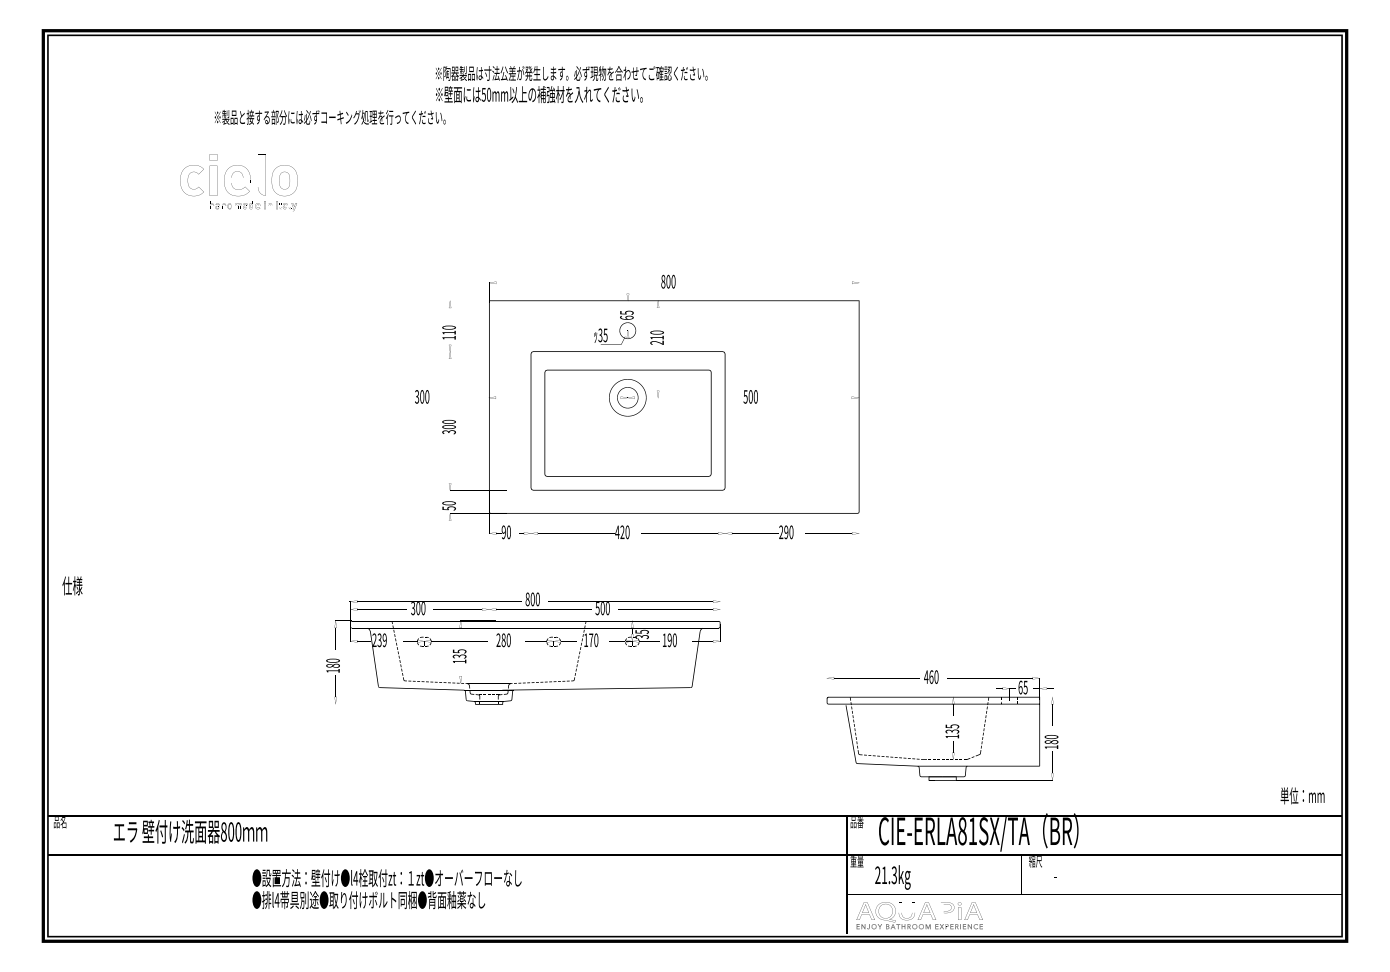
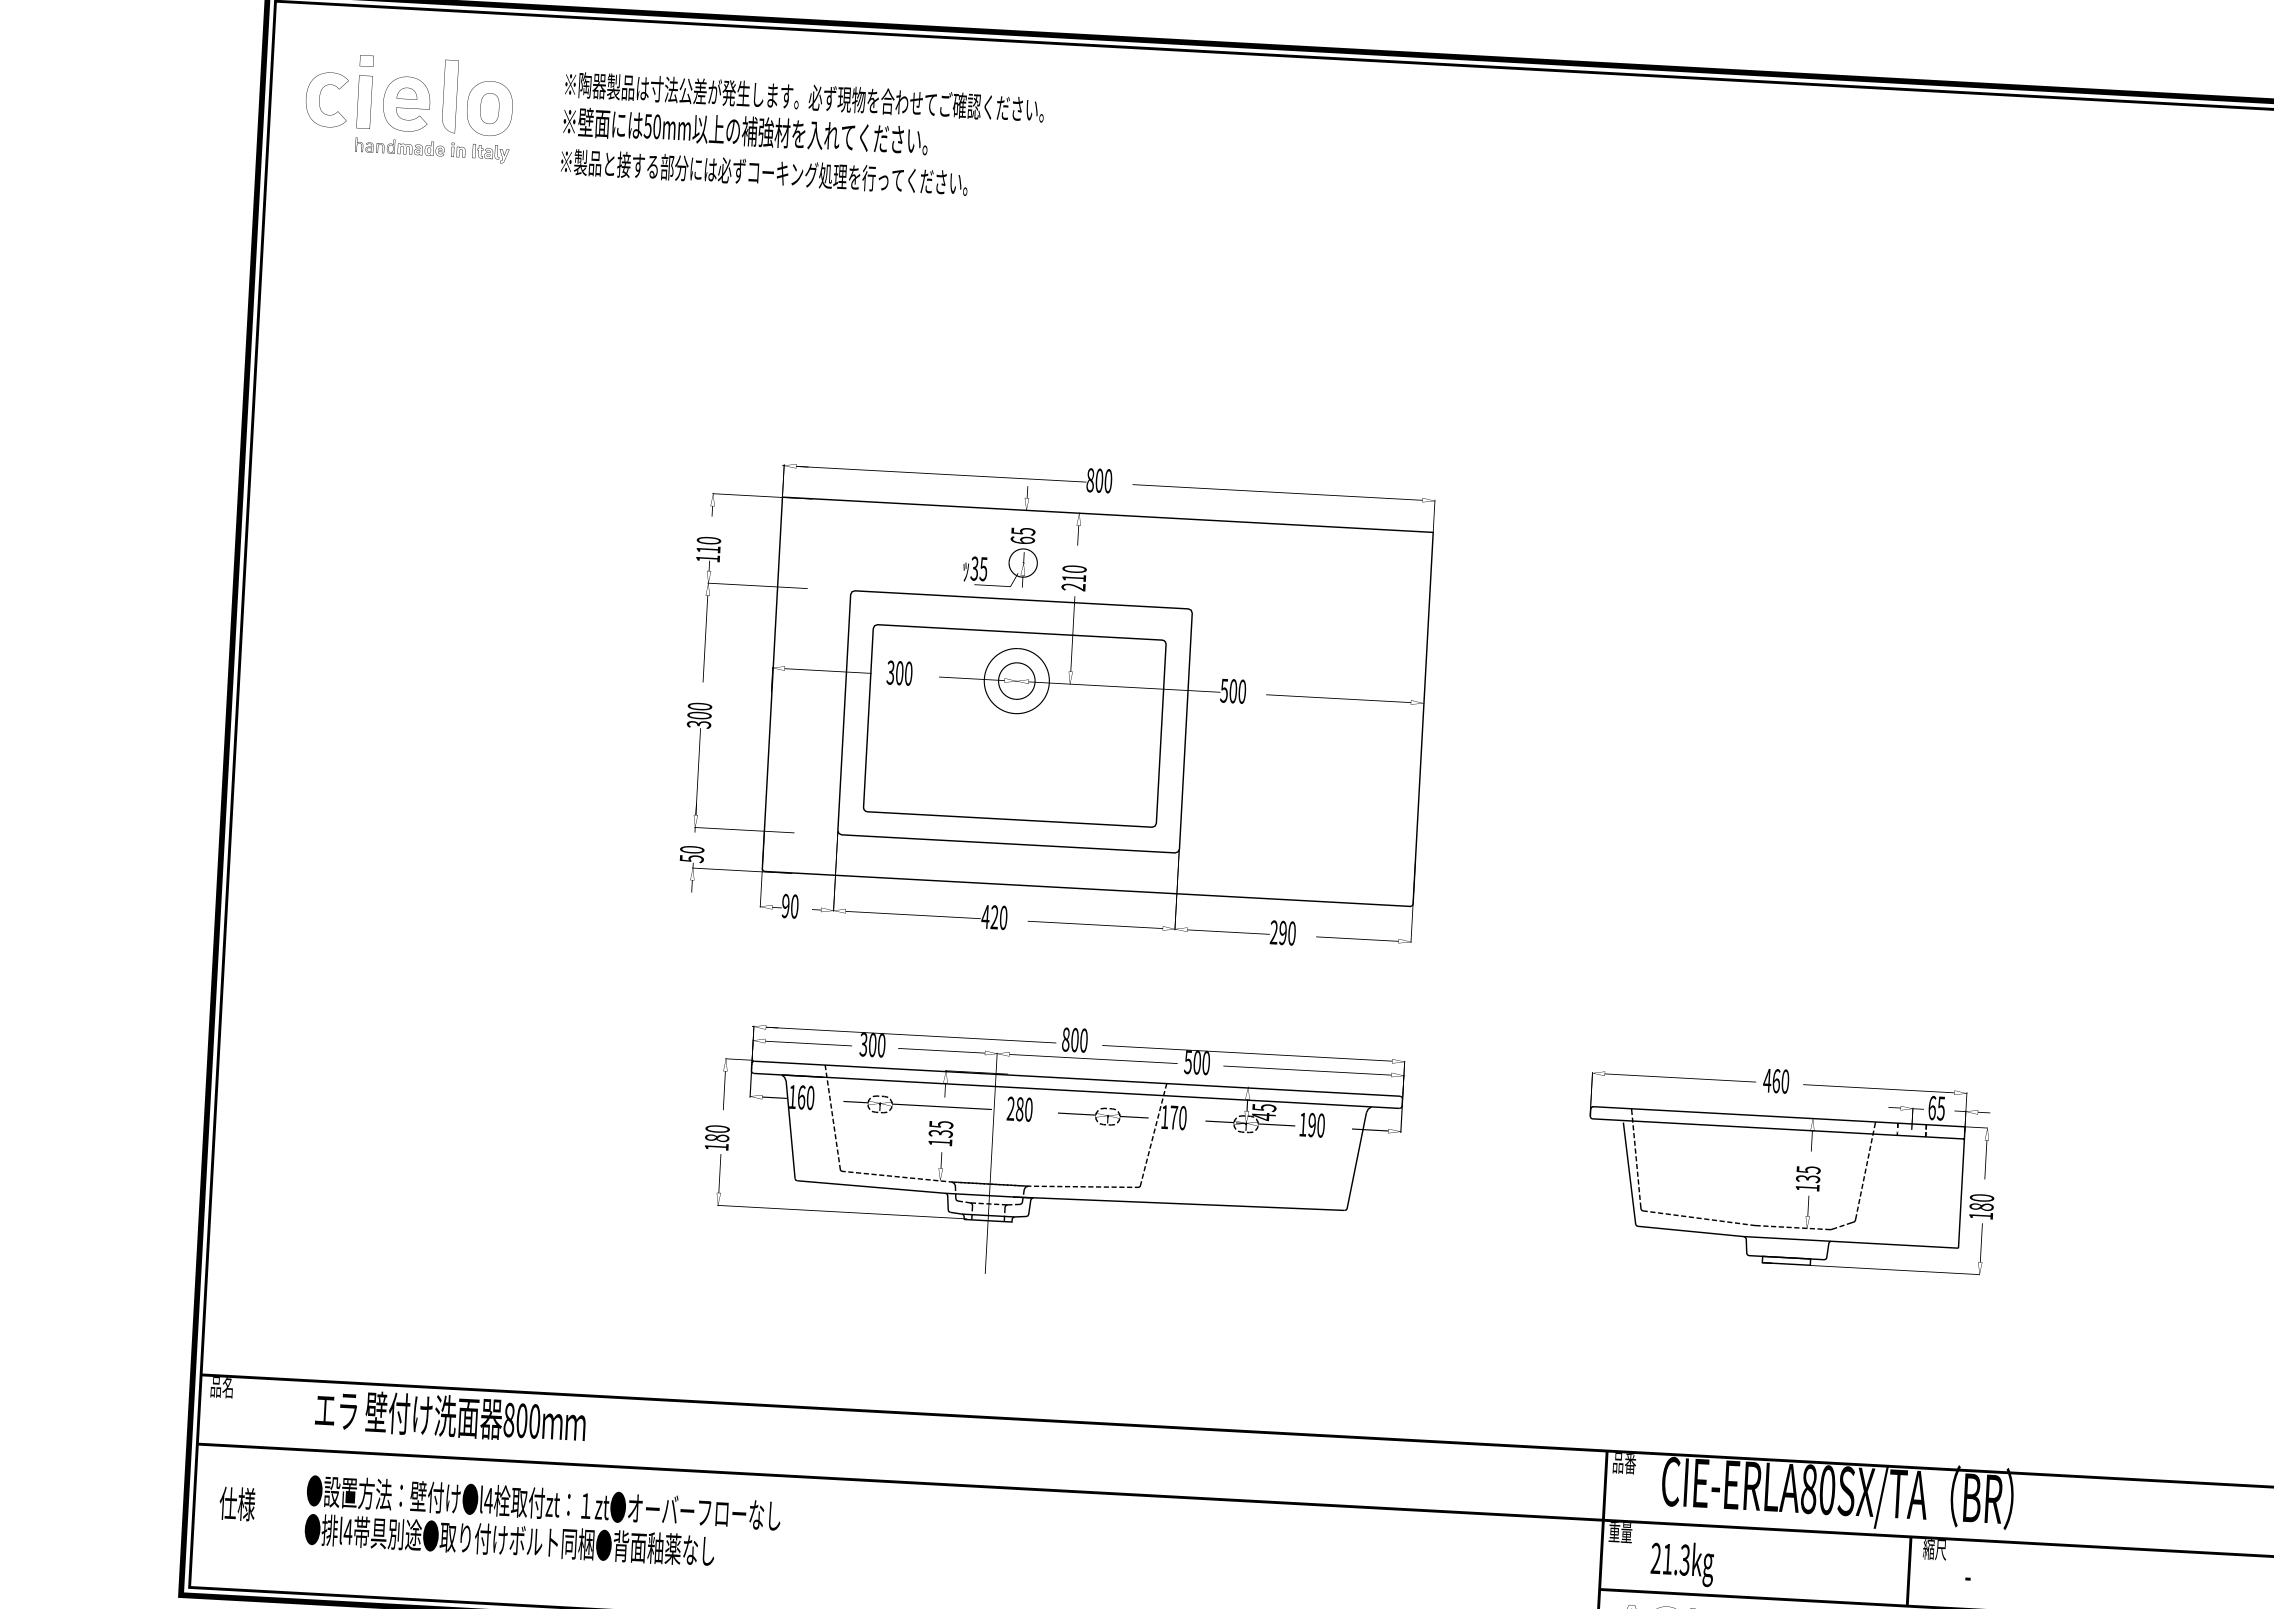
text: (571, 84) -> (803, 116), moved
part: (232, 185) -> (397, 112), moved
text: (650, 406) -> (1055, 698), moved
text: (72, 585) -> (237, 1503), moved
text: (641, 636) -> (1262, 1115), 35 -> 45
text: (379, 639) -> (801, 1096), 239 -> 160
text: (942, 725) -> (1791, 1167), moved
text: (972, 831) -> (1826, 1490), CIE-ERLA81SX/TA -> CIE-ERLA80SX/TA
text: (386, 889) -> (541, 1523), moved

